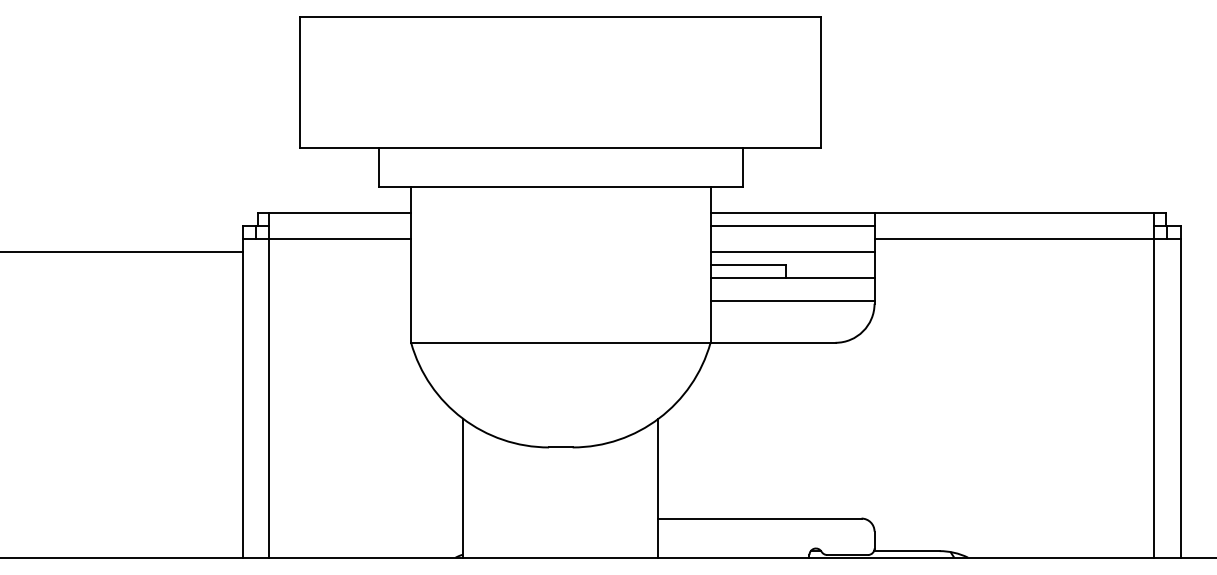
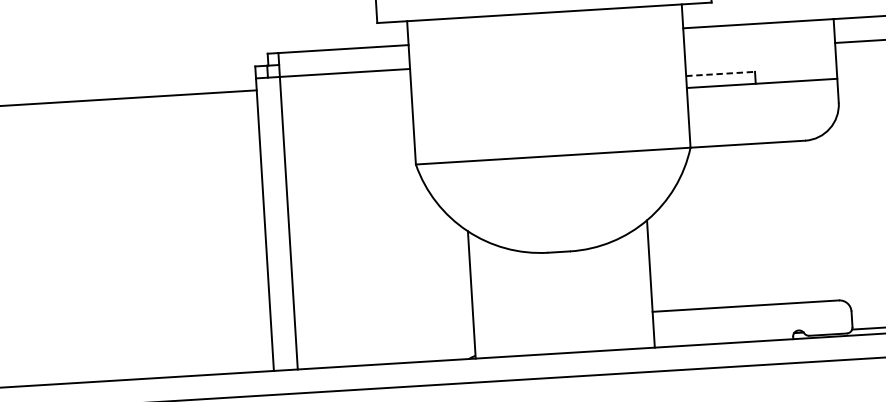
line: (792, 225) -> (759, 35), removed
line: (792, 251) -> (760, 59), removed
line: (748, 264) -> (720, 73), solid -> dashed
line: (792, 300) -> (763, 104), removed

